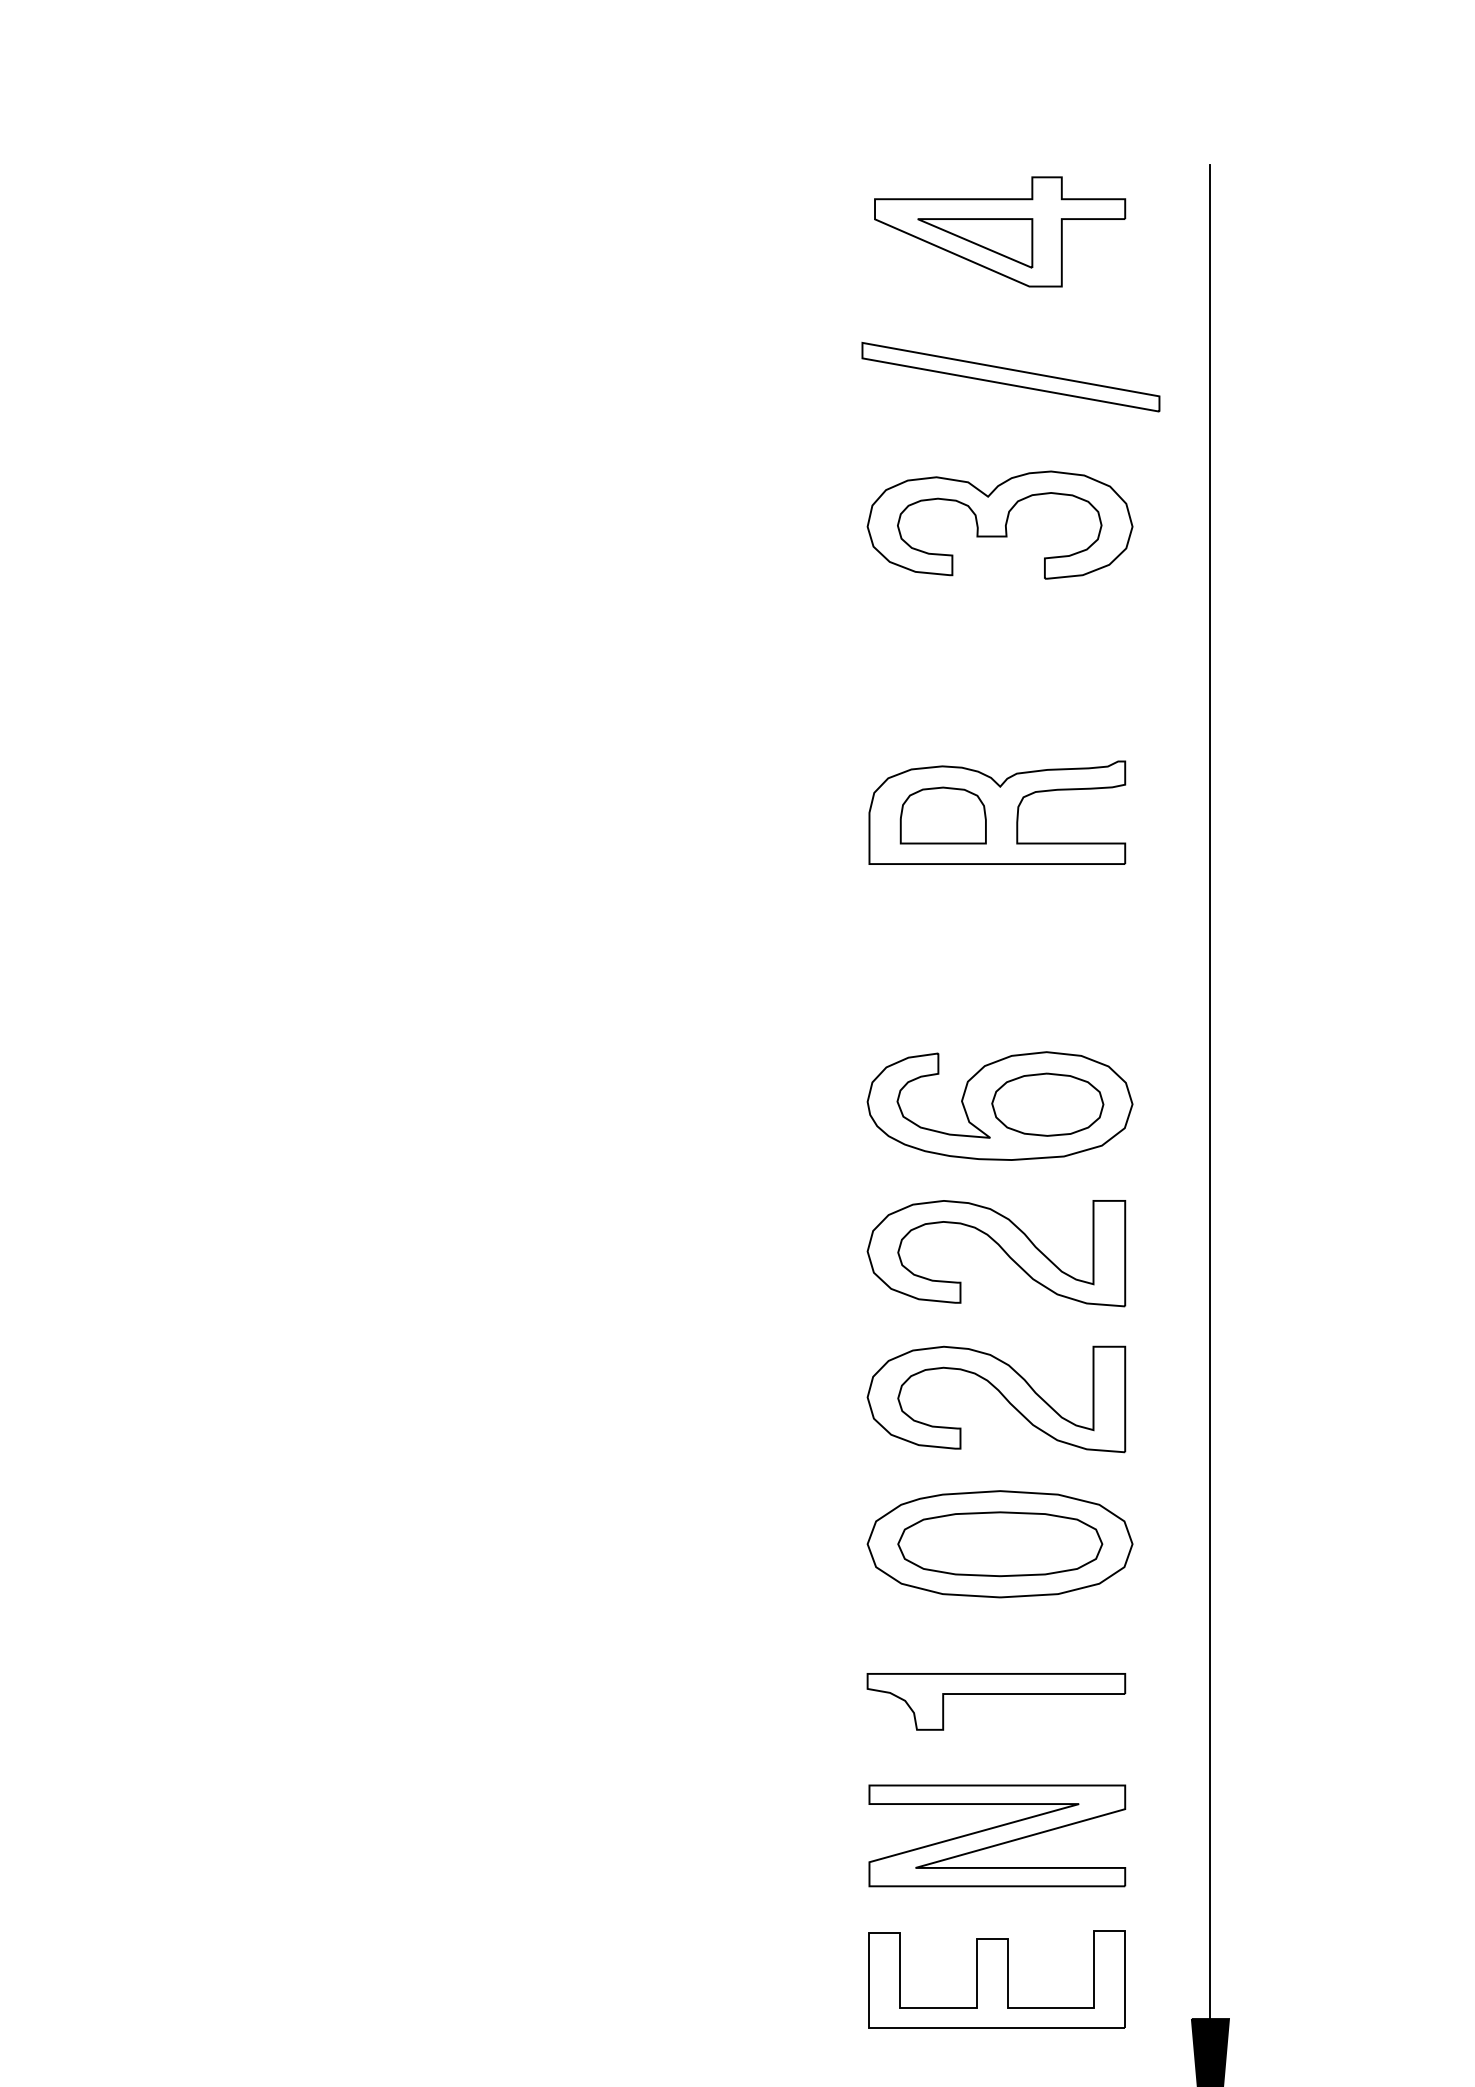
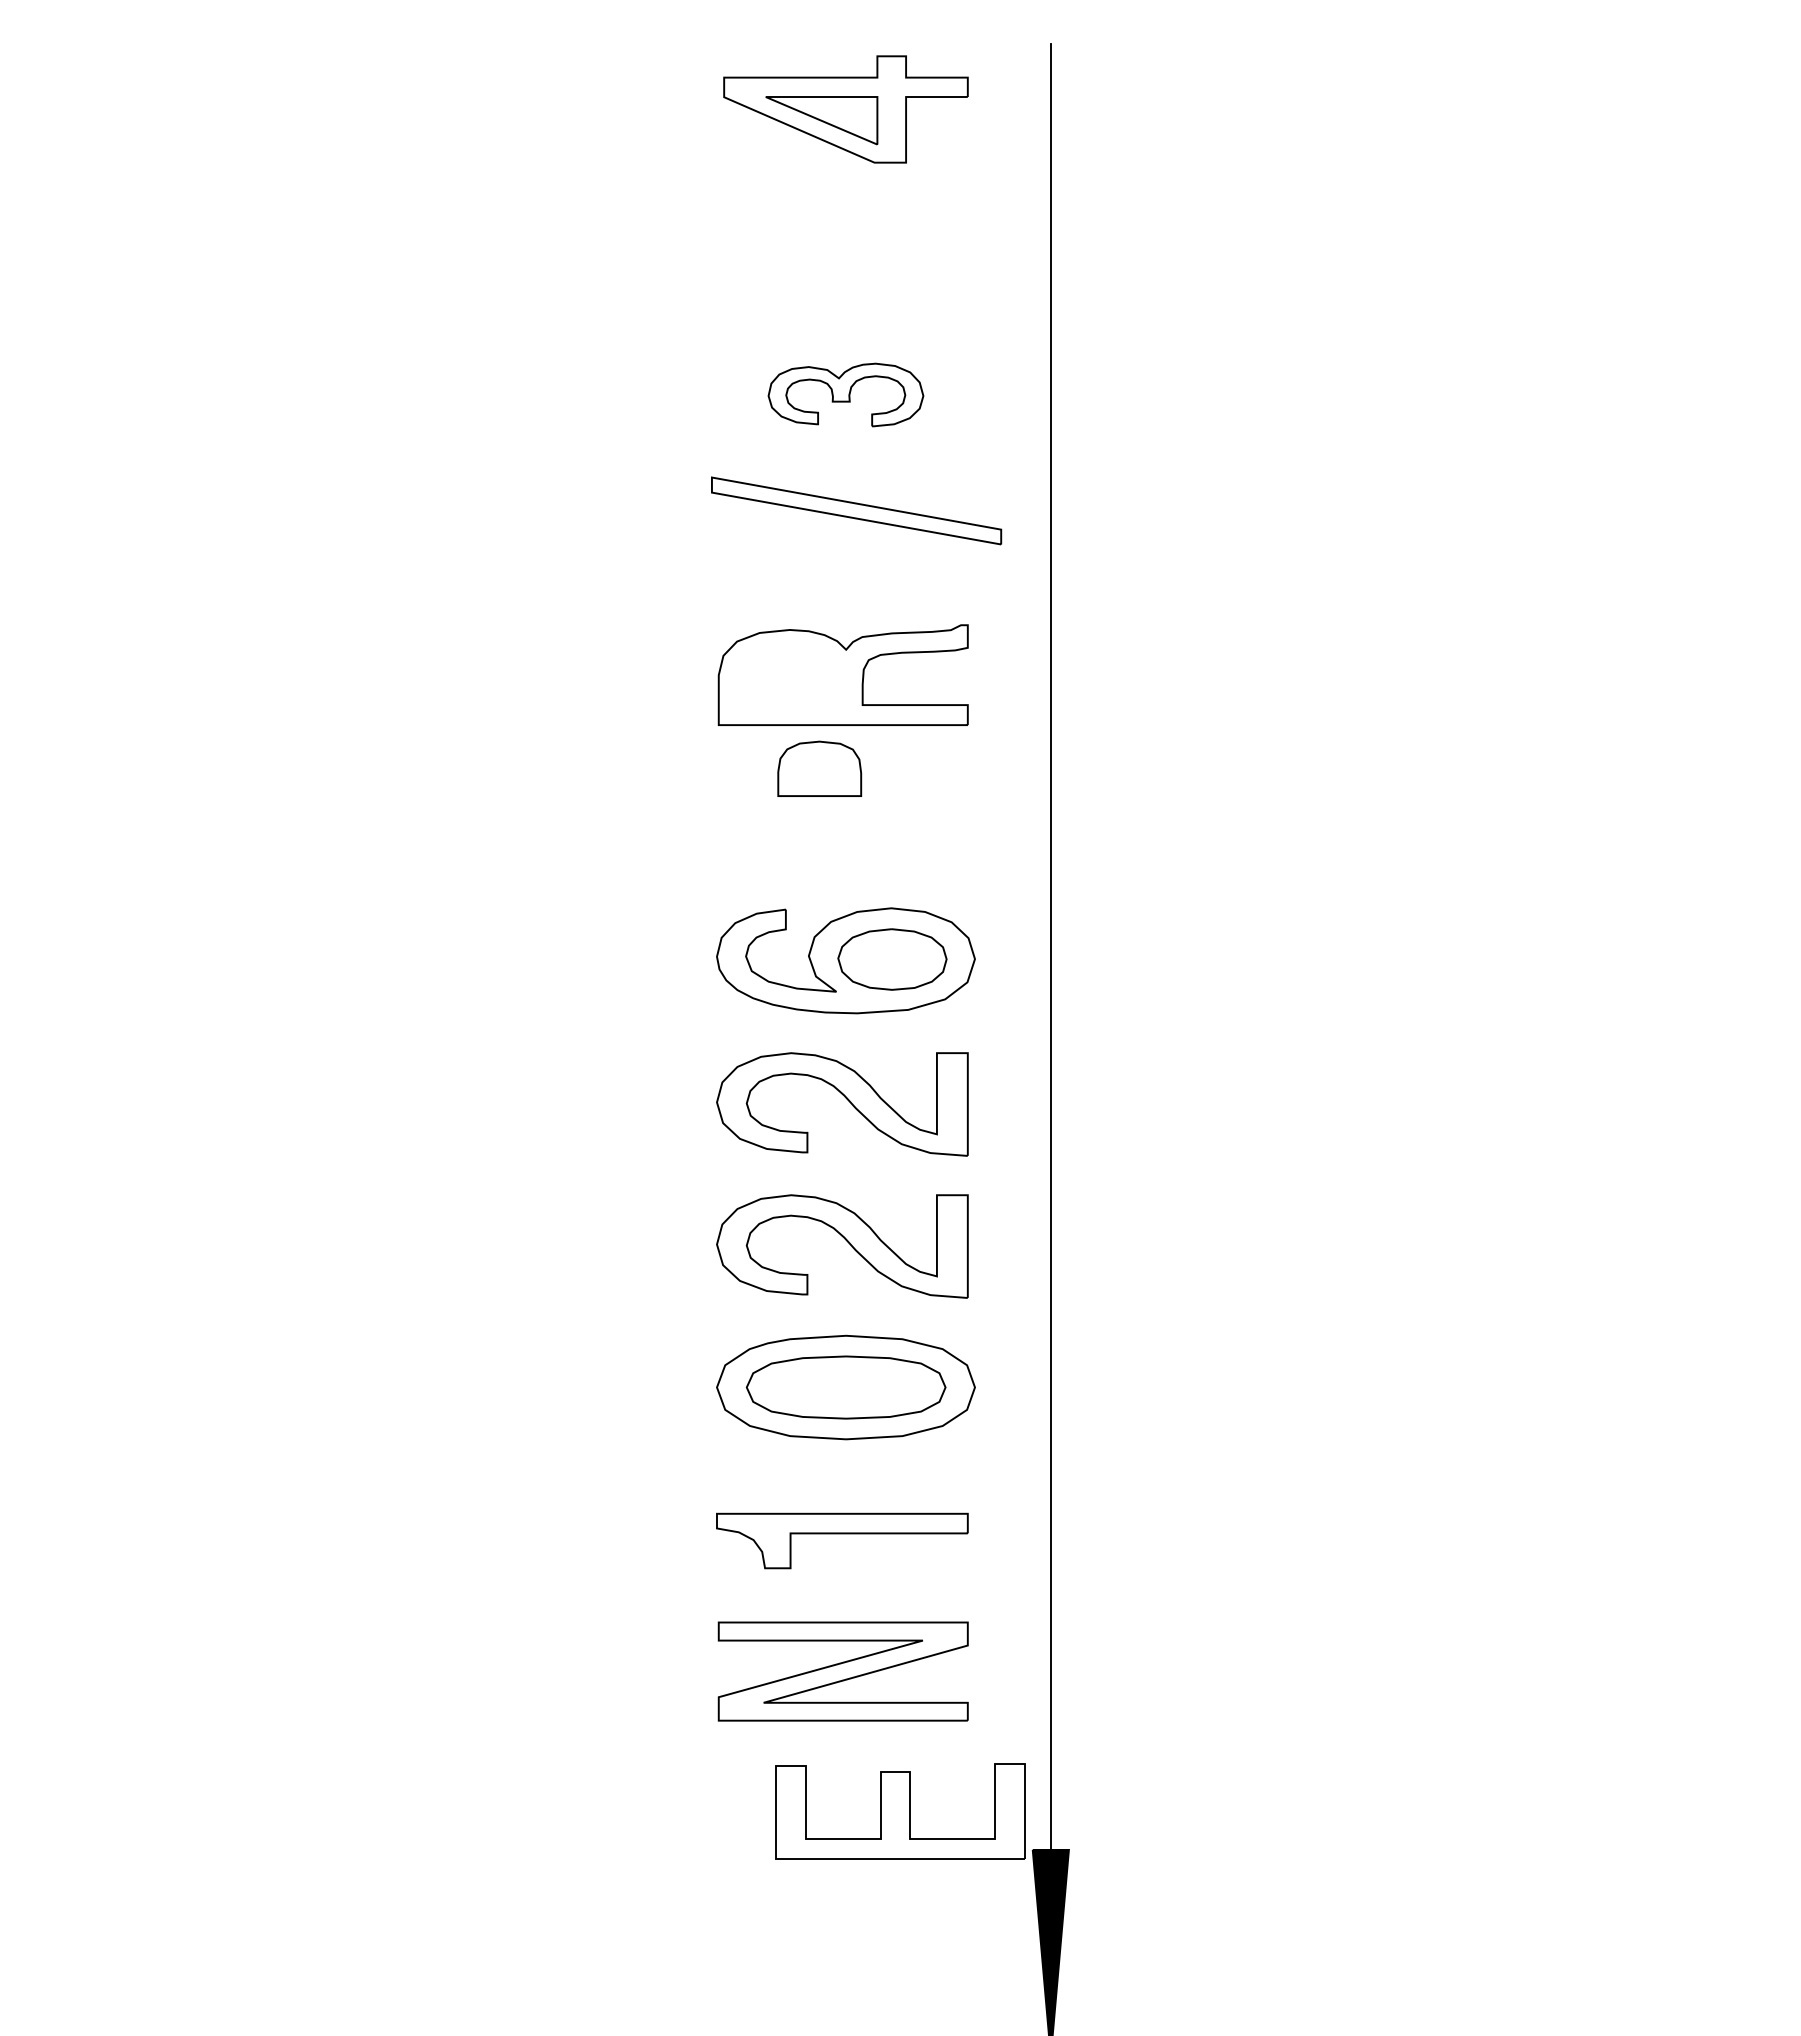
part: (1010, 376) -> (856, 510), moved
part: (999, 524) -> (845, 394), size x0.6
part: (943, 815) -> (819, 768), moved
part: (997, 1979) -> (900, 1811), moved

